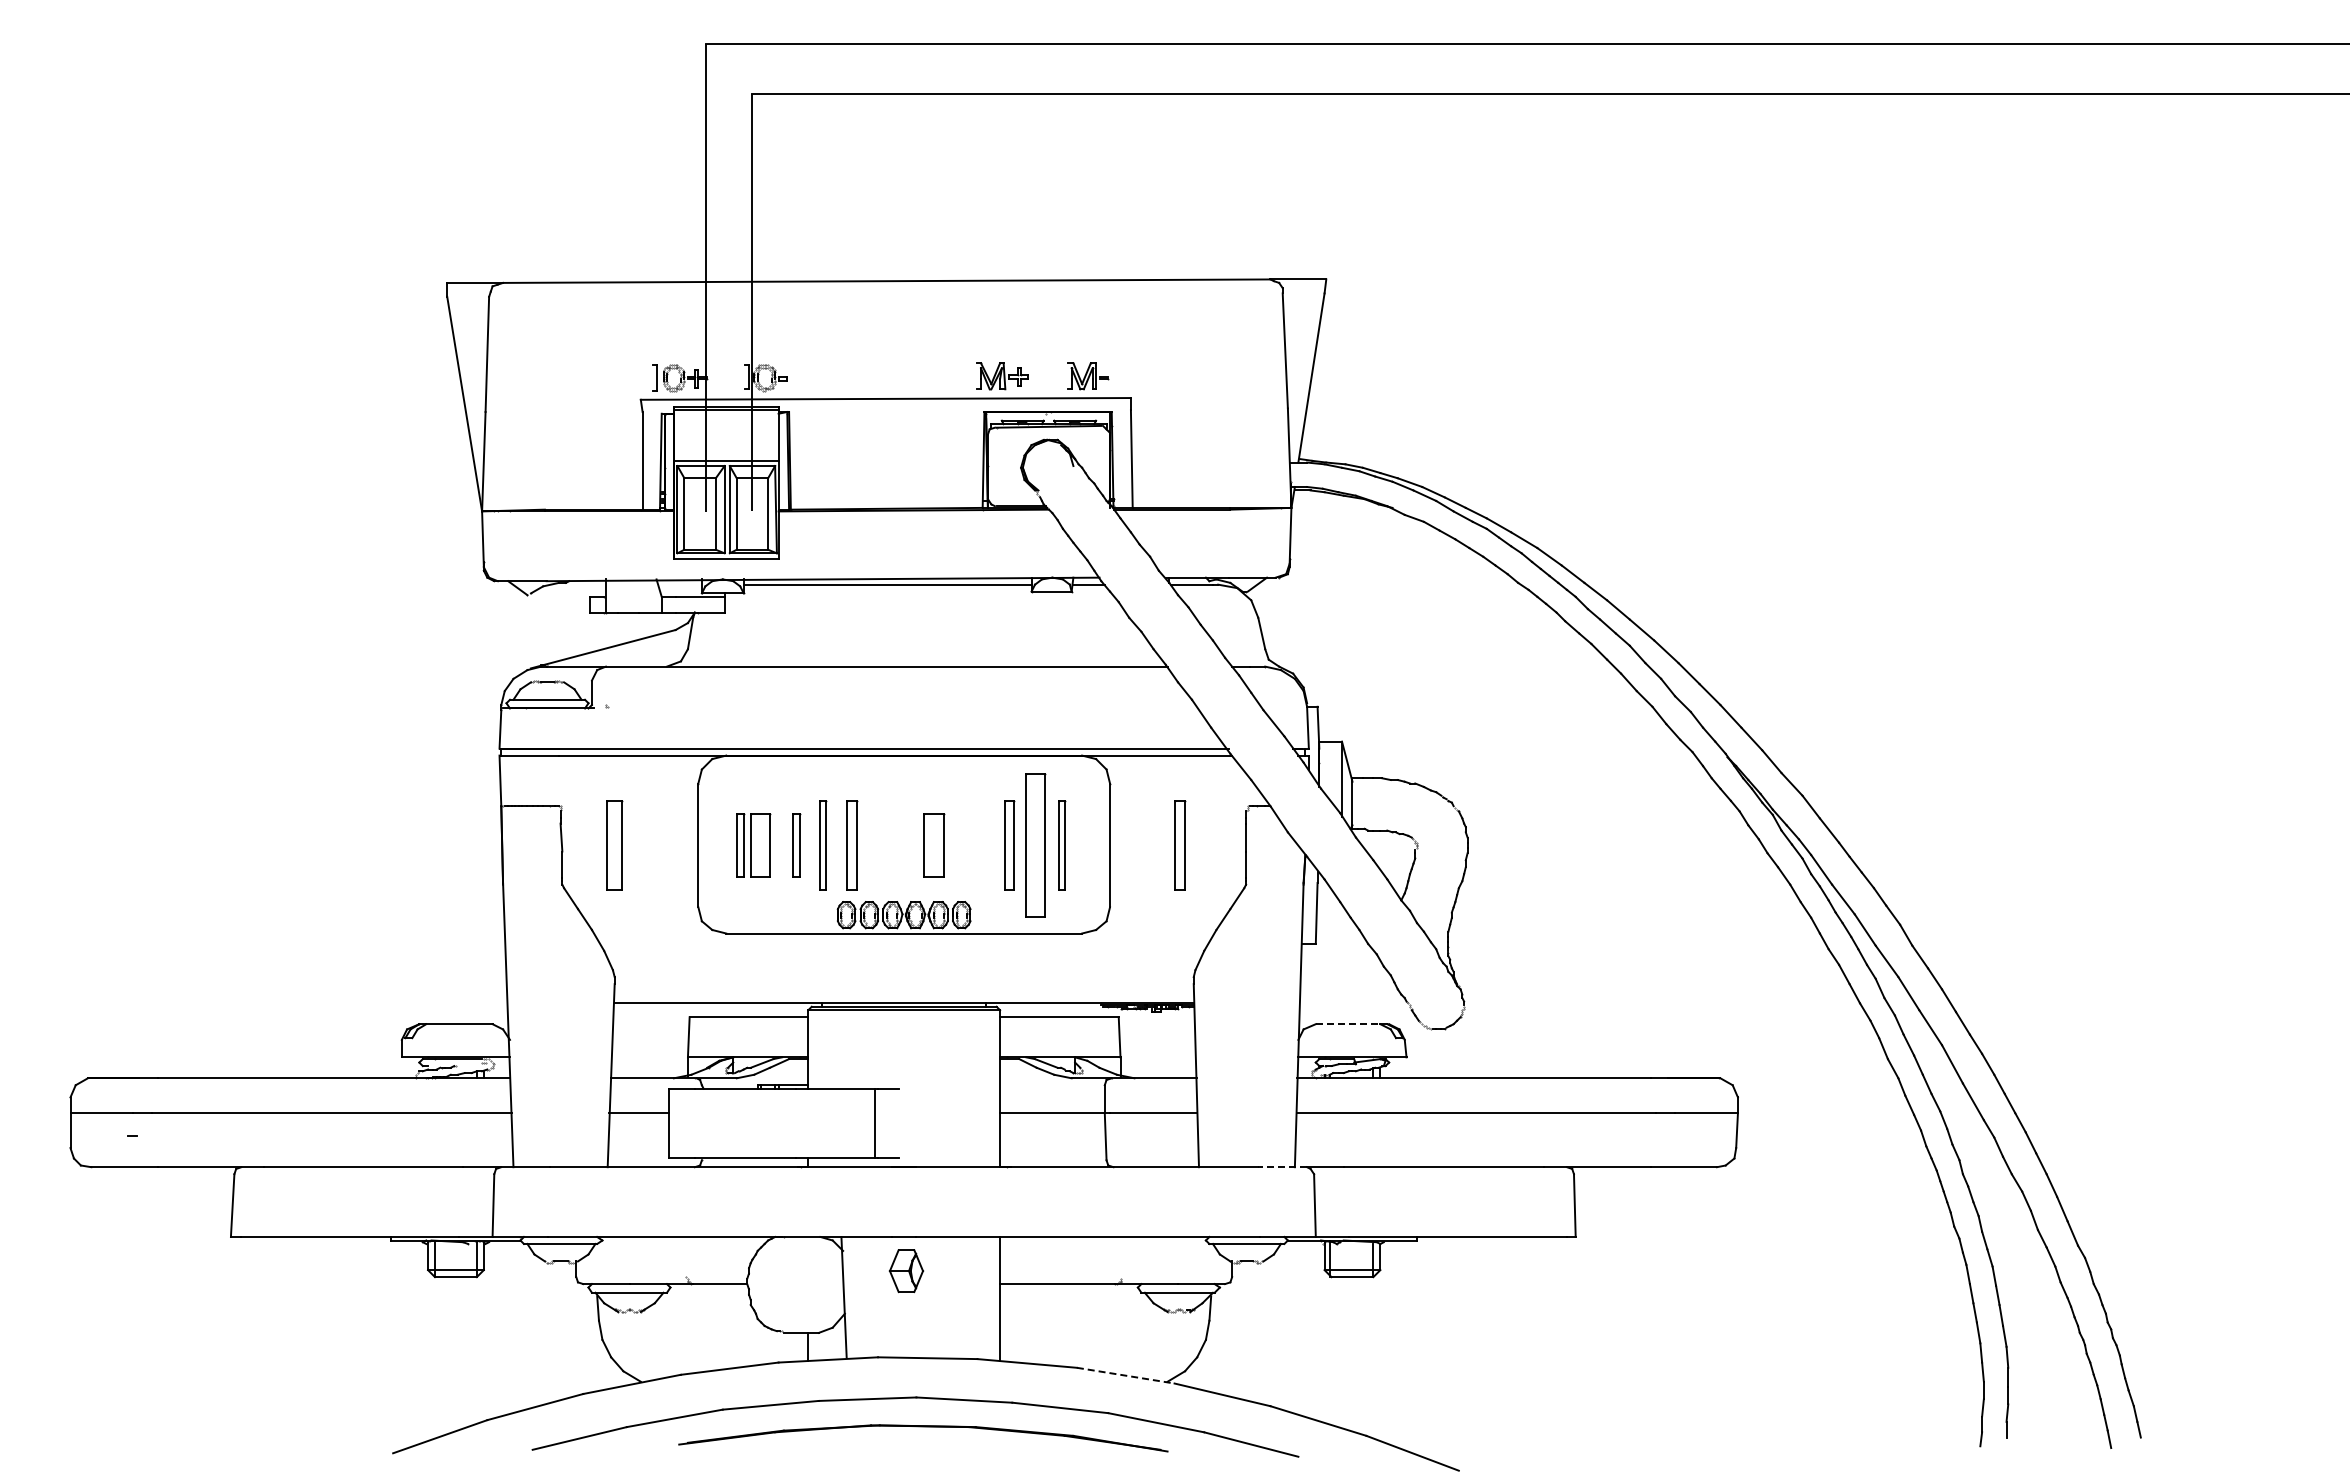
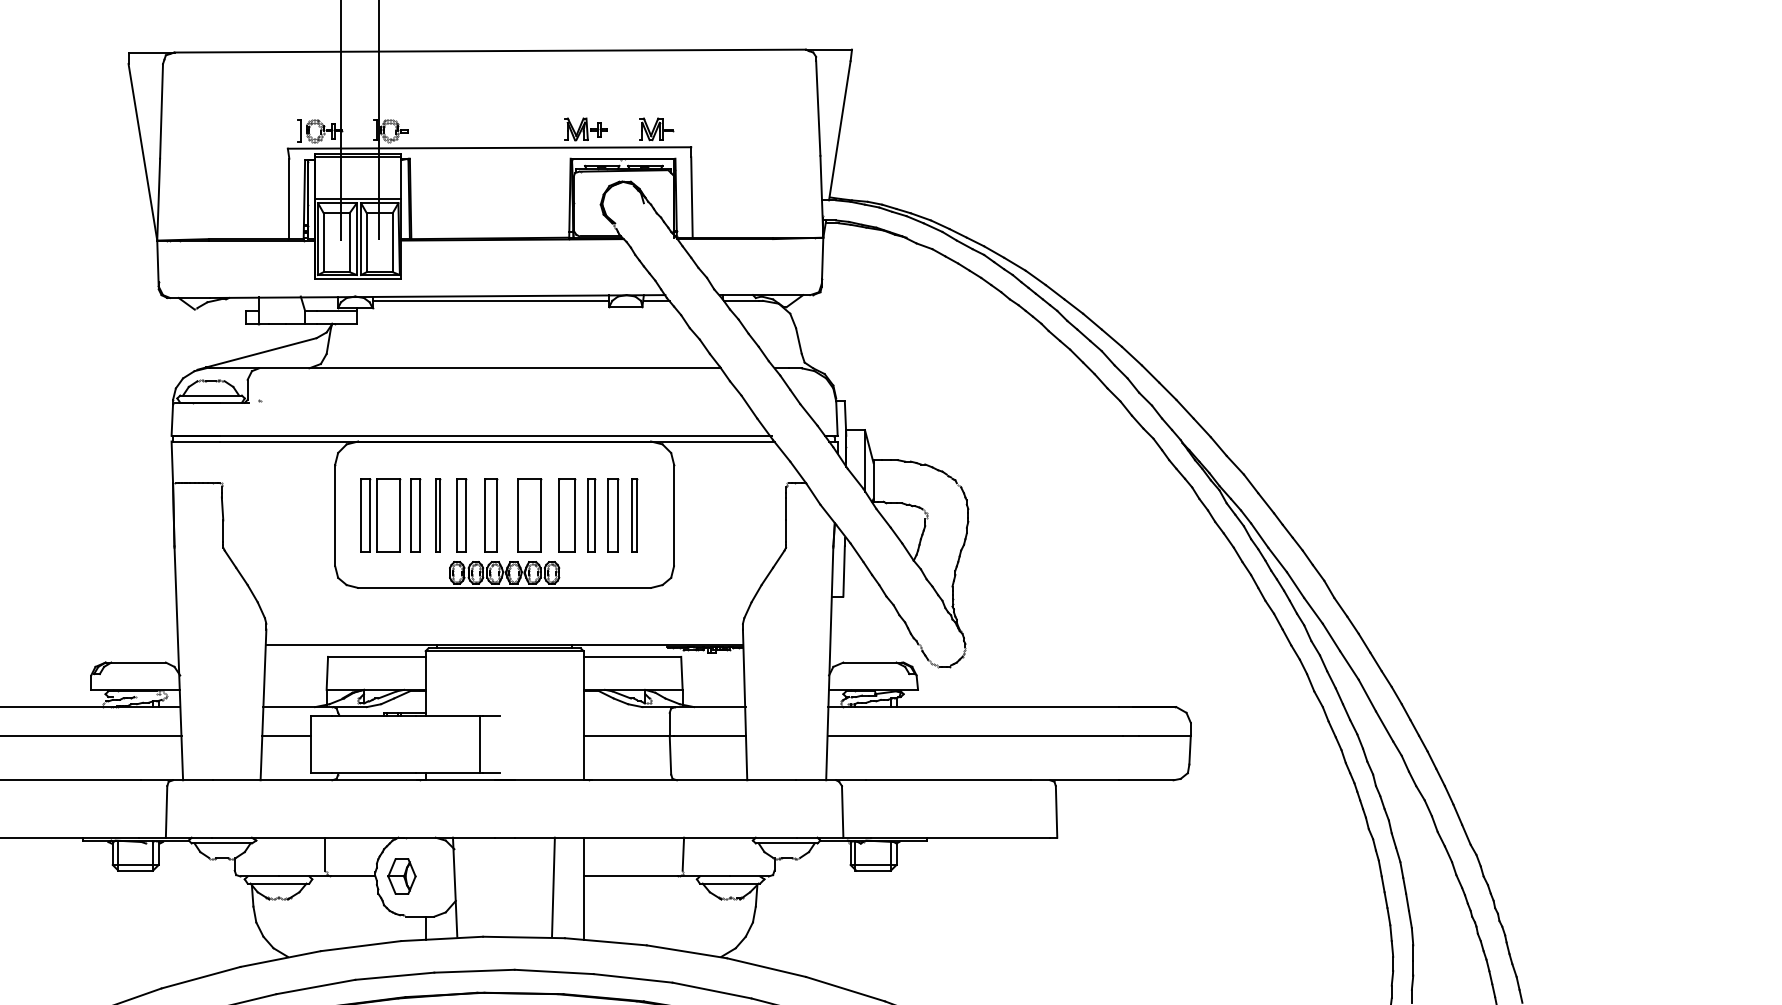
part: (614, 845) -> (490, 515), moved
part: (753, 845) -> (380, 515), size x1.43
part: (796, 845) -> (416, 515), size x1.43
part: (934, 845) -> (529, 515), size x1.43
part: (980, 845) -> (567, 515), added
part: (1036, 845) -> (613, 515), size x0.62
part: (1180, 845) -> (732, 515), removed
line: (1348, 1024) -> (870, 662), dashed -> solid
line: (1282, 1167) -> (815, 780), dashed -> solid
line: (686, 1256) -> (325, 853), added
line: (1121, 1256) -> (683, 853), added
part: (906, 1271) -> (402, 876), moved
line: (963, 1296) -> (553, 886), added
line: (1126, 1375) -> (687, 951), dashed -> solid

